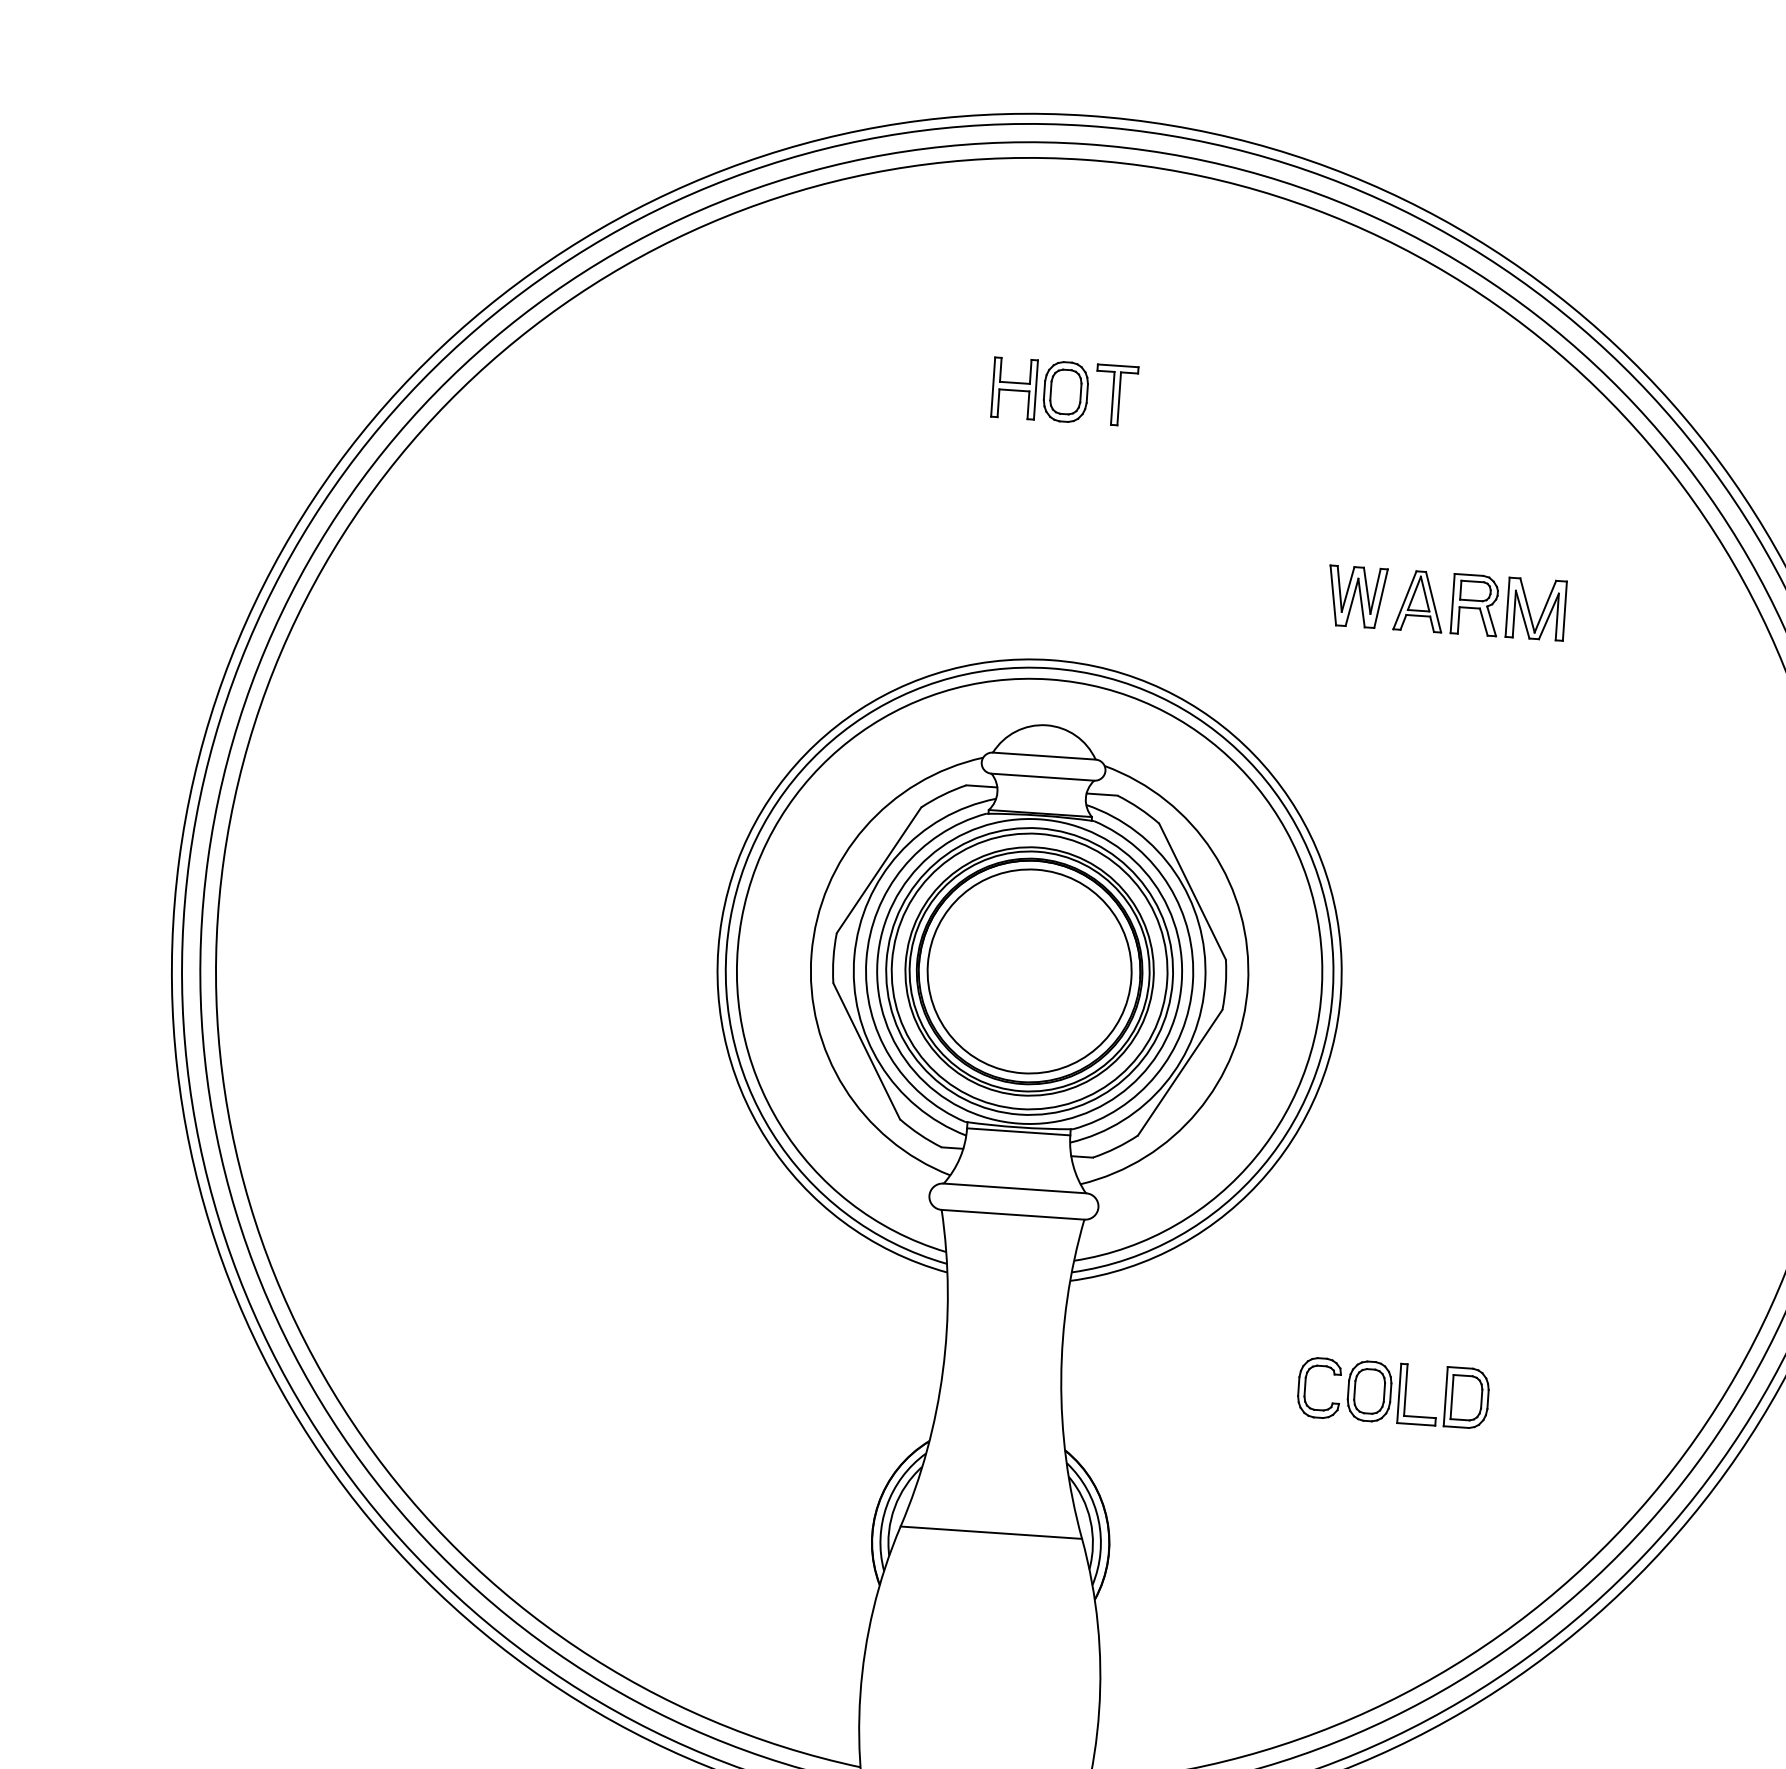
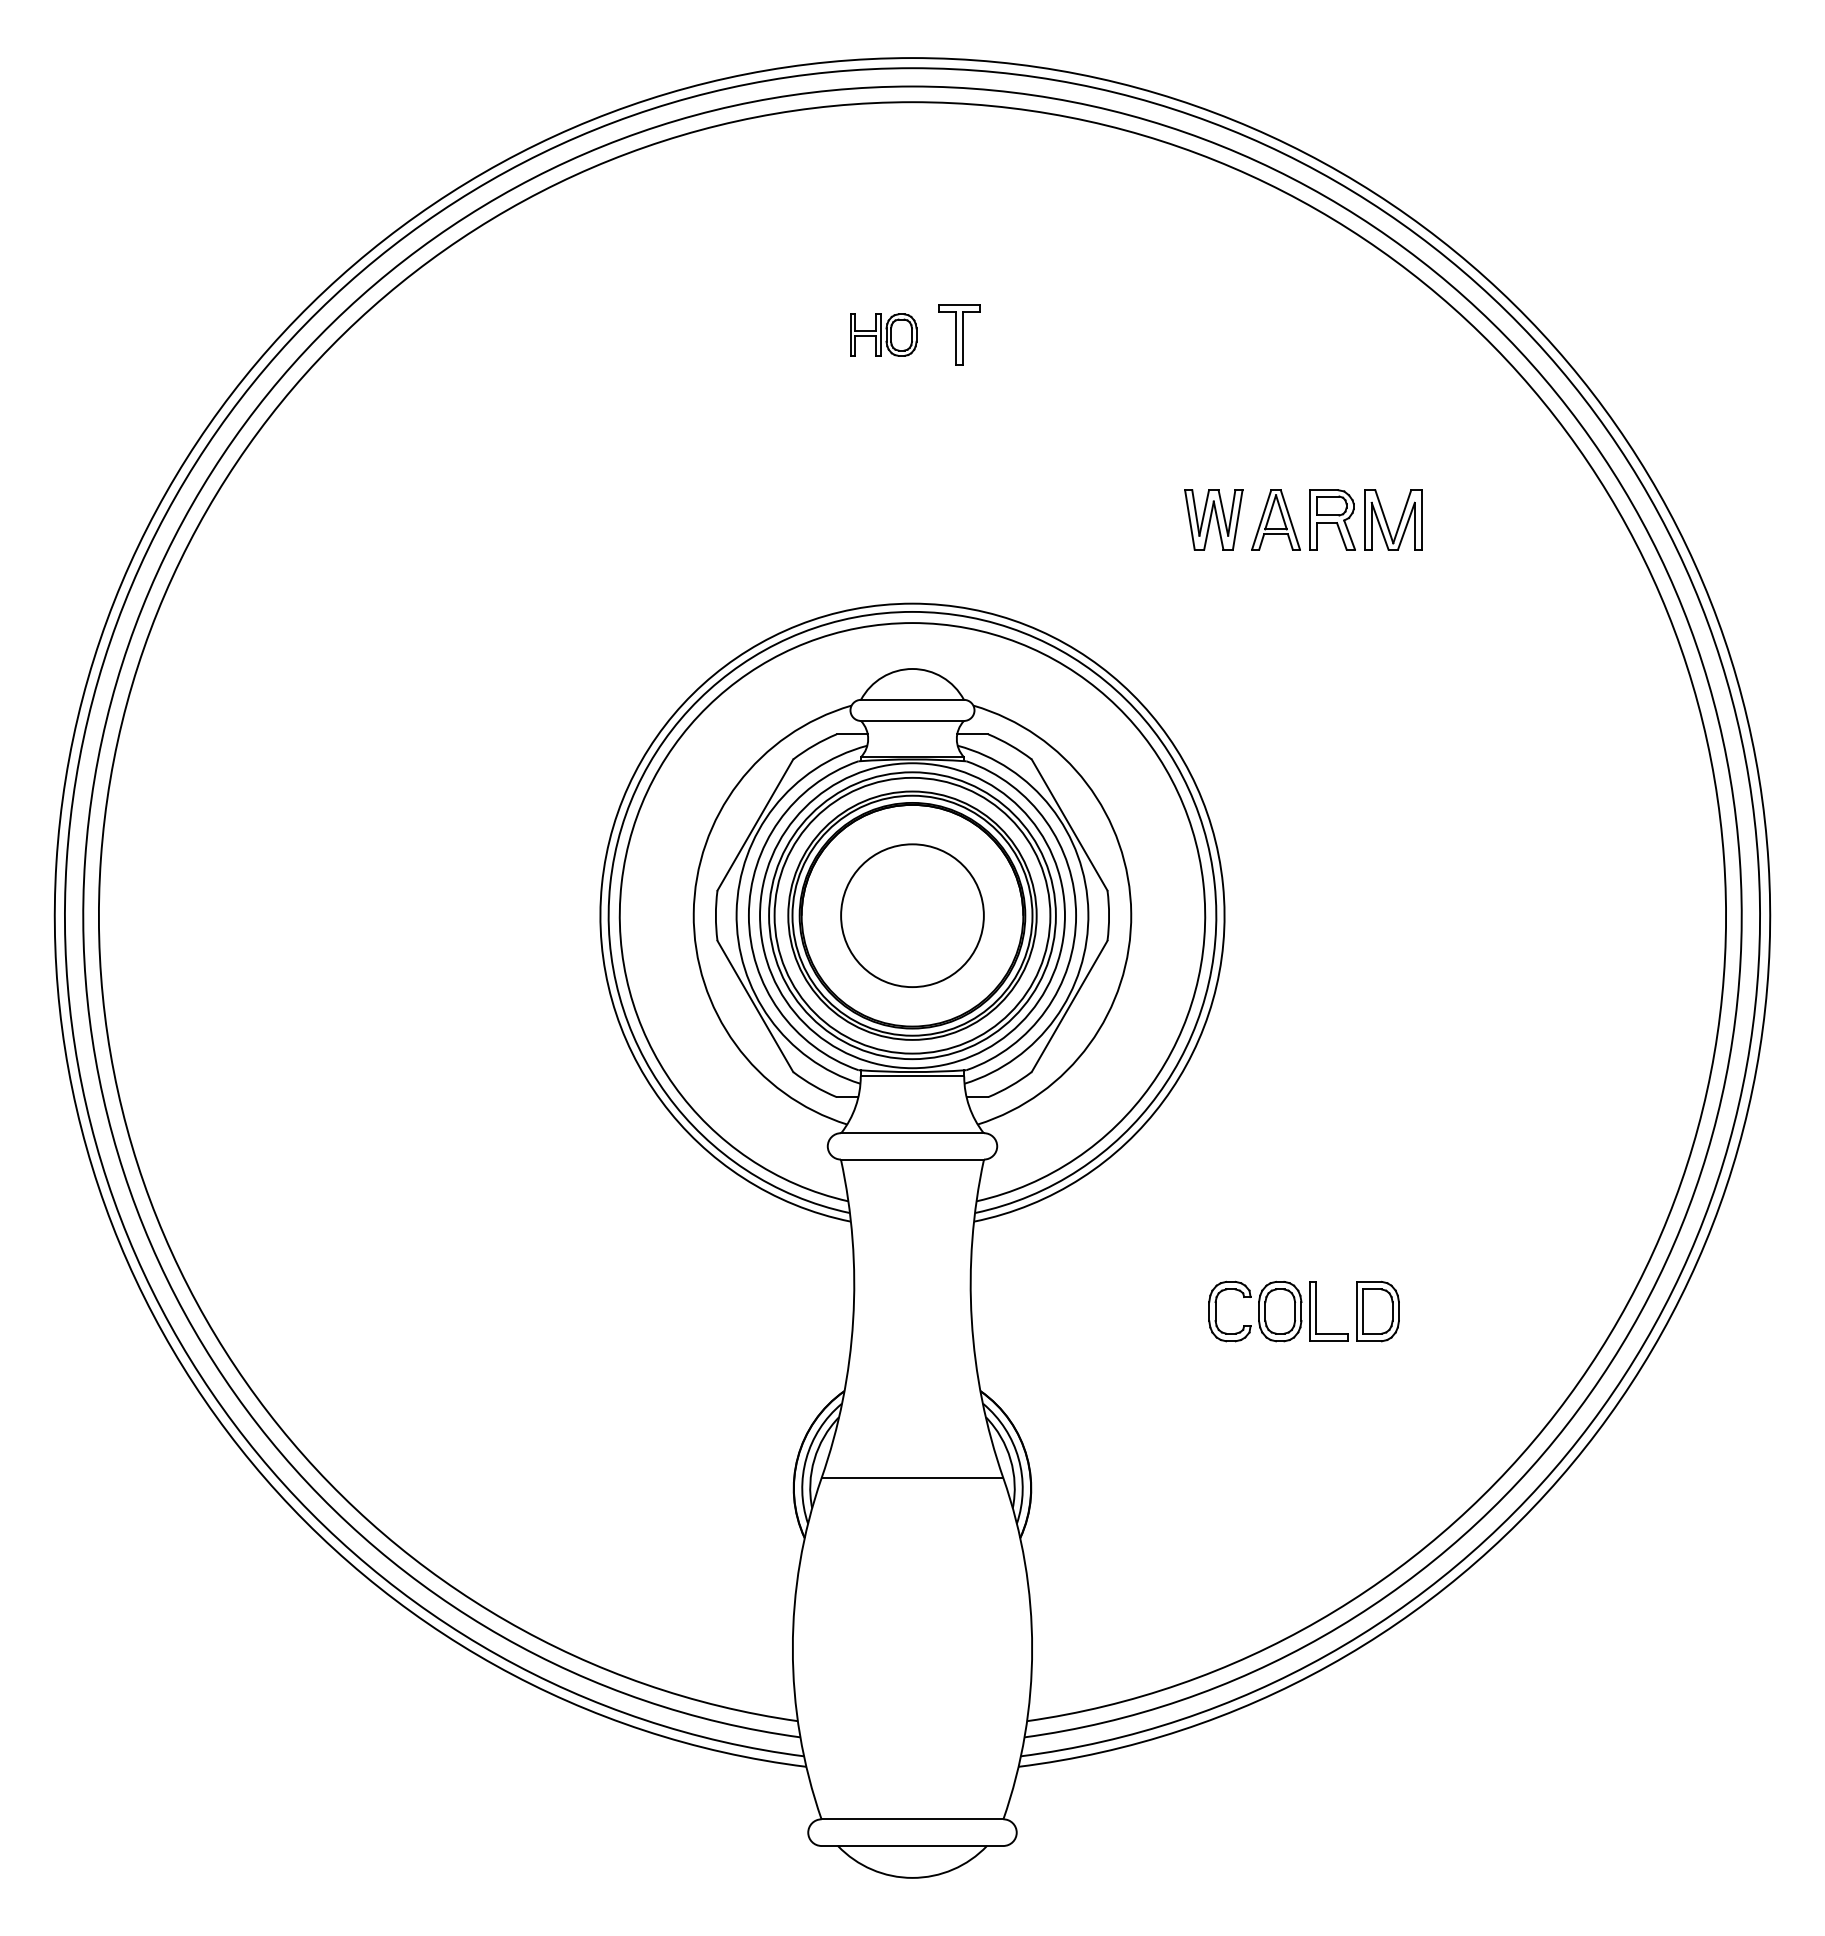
part: (1040, 389) -> (883, 334), size x0.7
circle: (1029, 971) -> (912, 915), size x0.7

